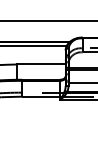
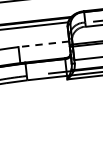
line: (41, 64) -> (43, 44), solid -> dashed

